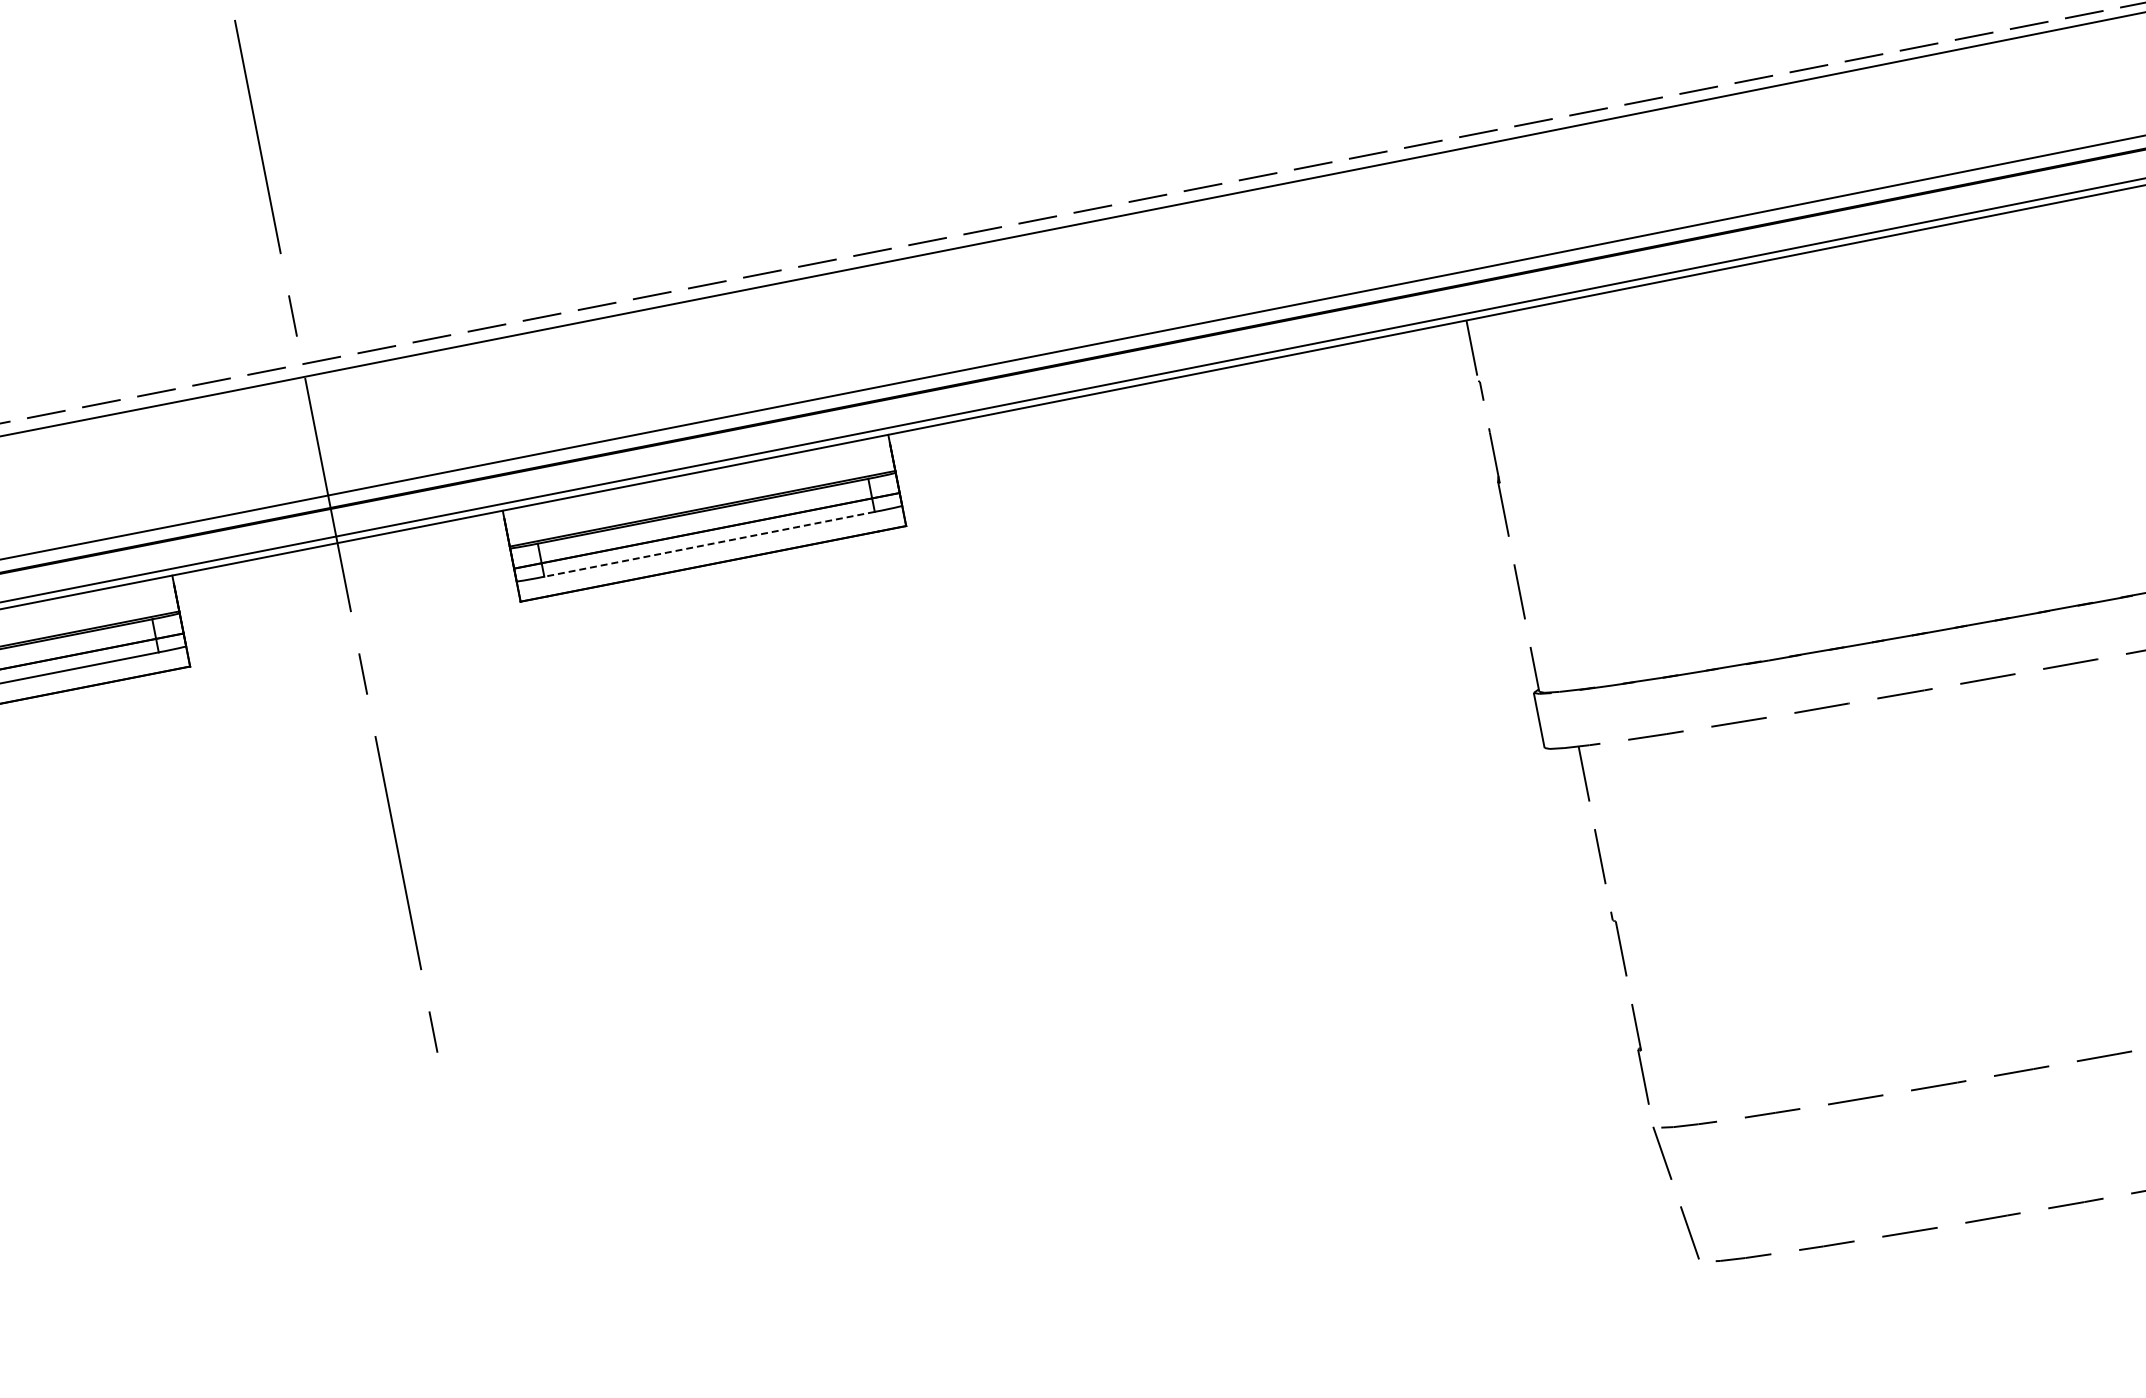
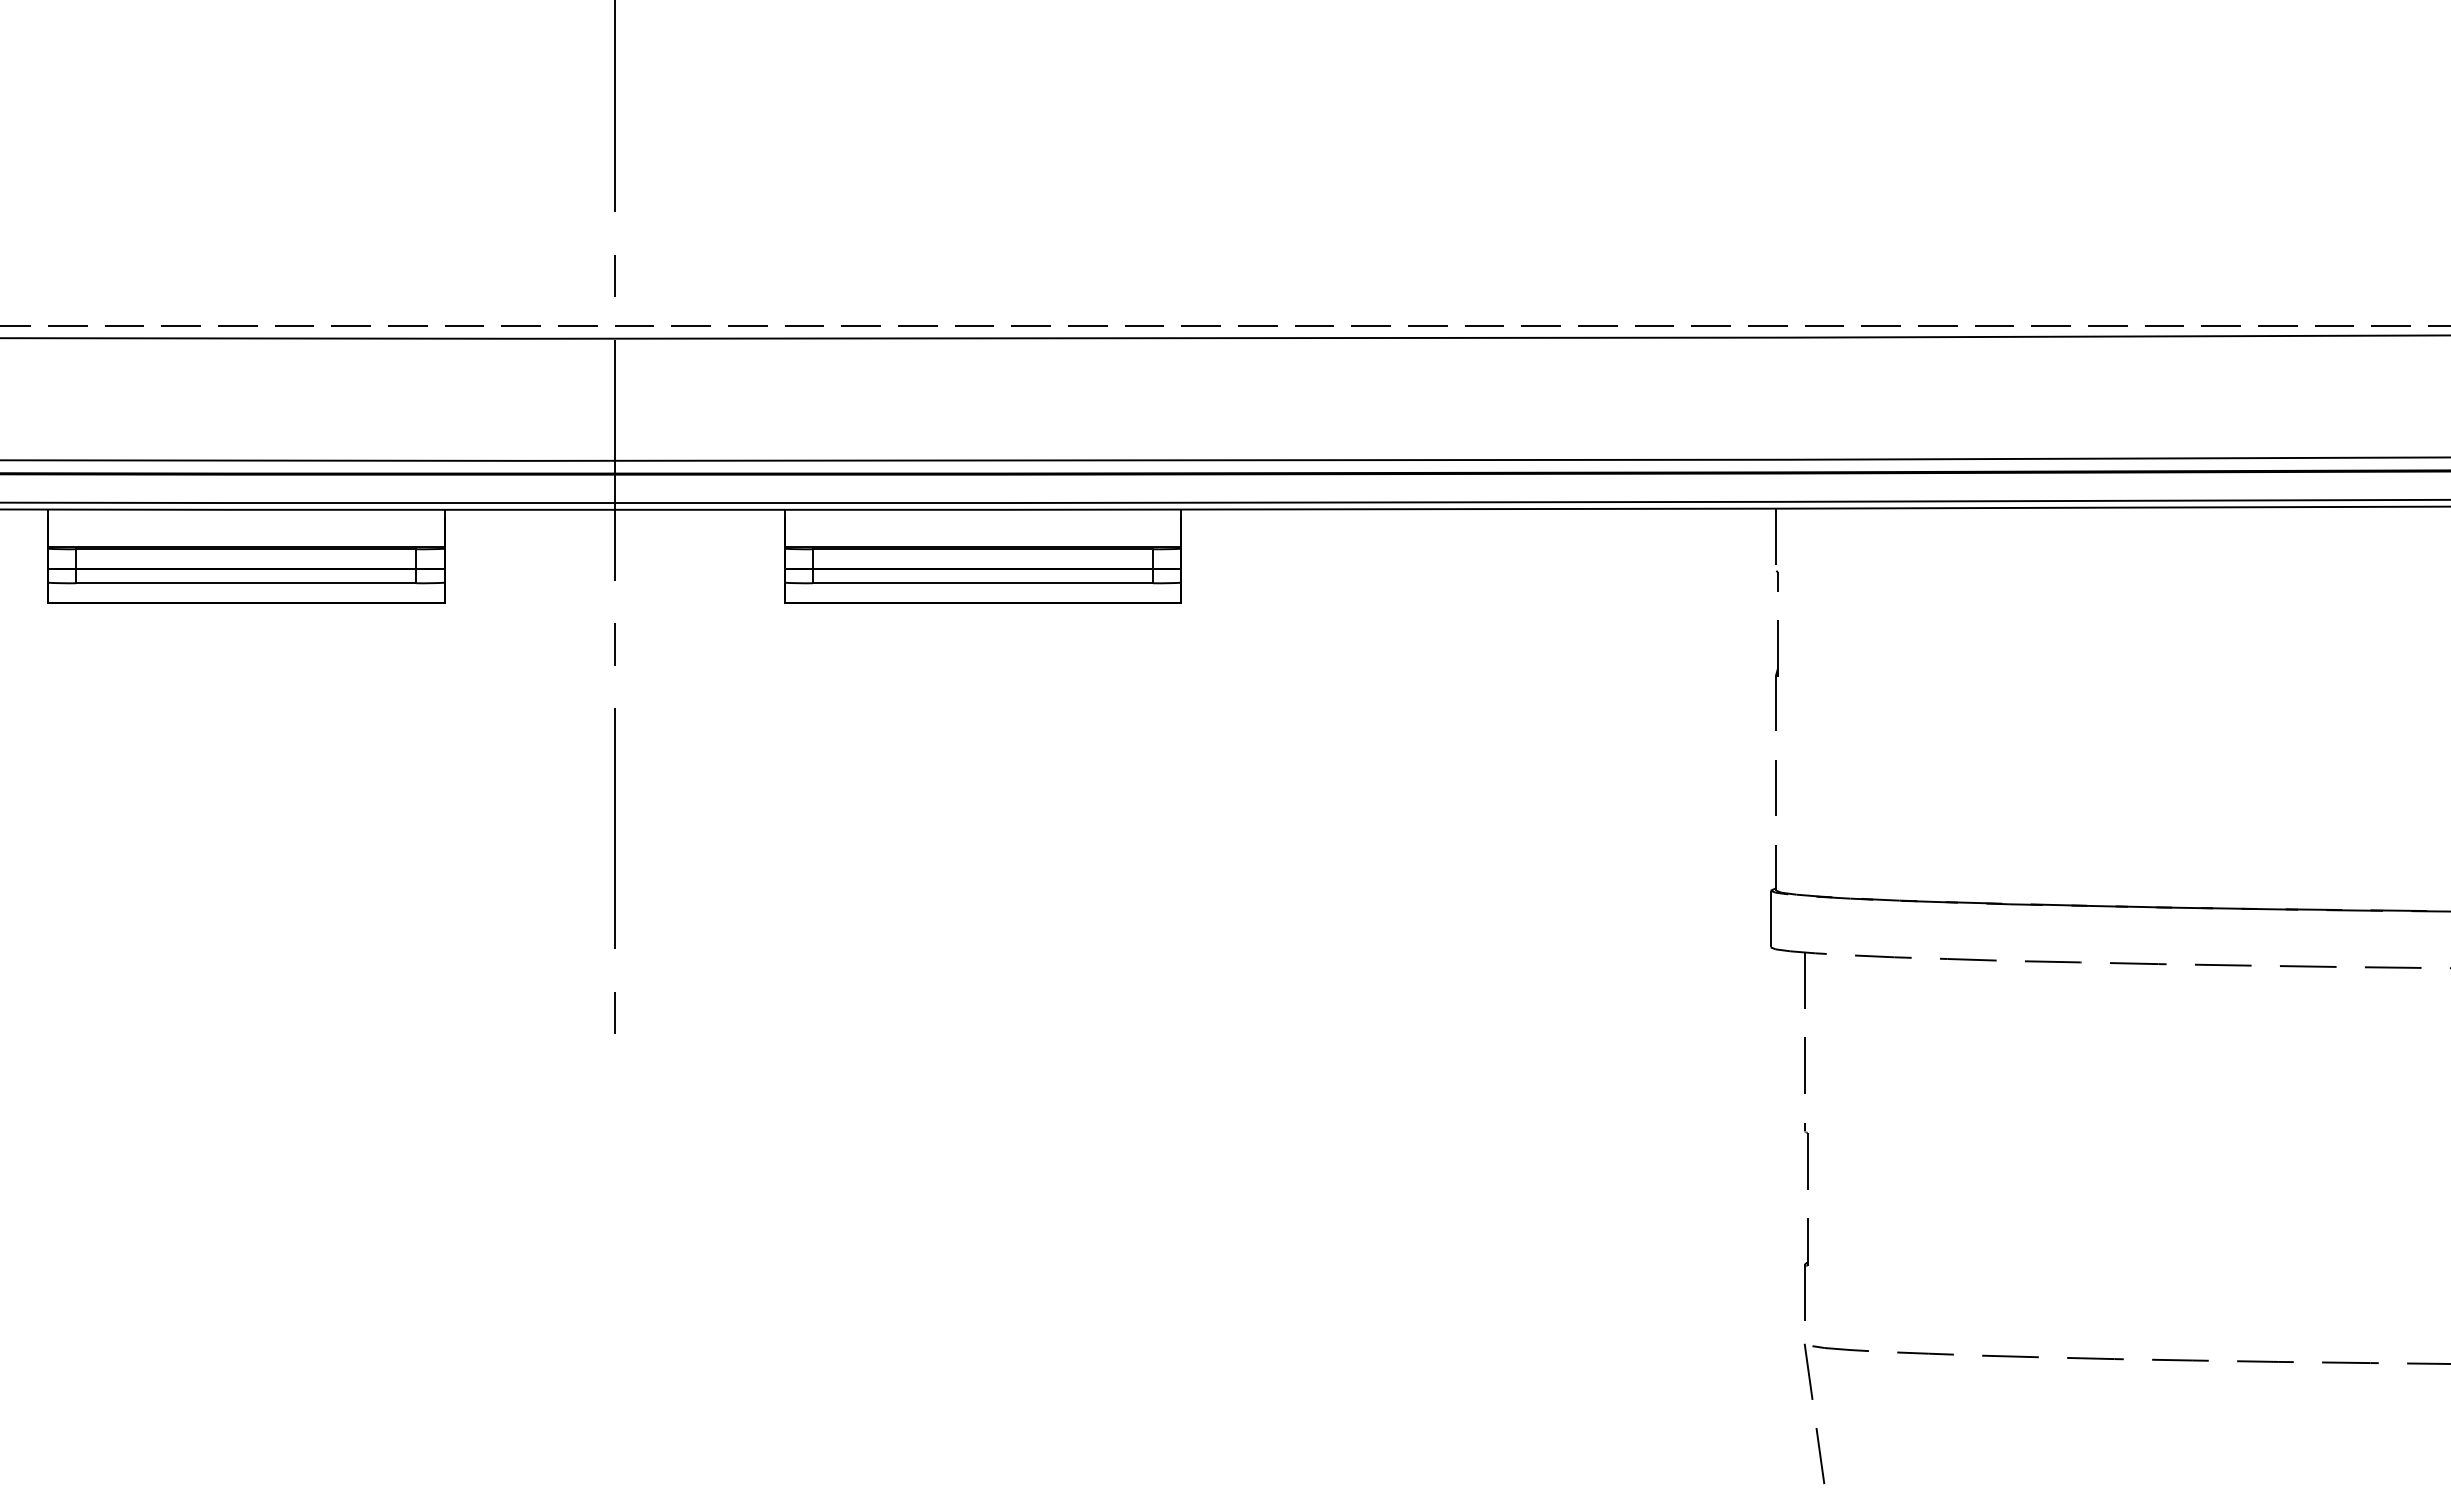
line: (709, 544) -> (982, 583), dashed -> solid

